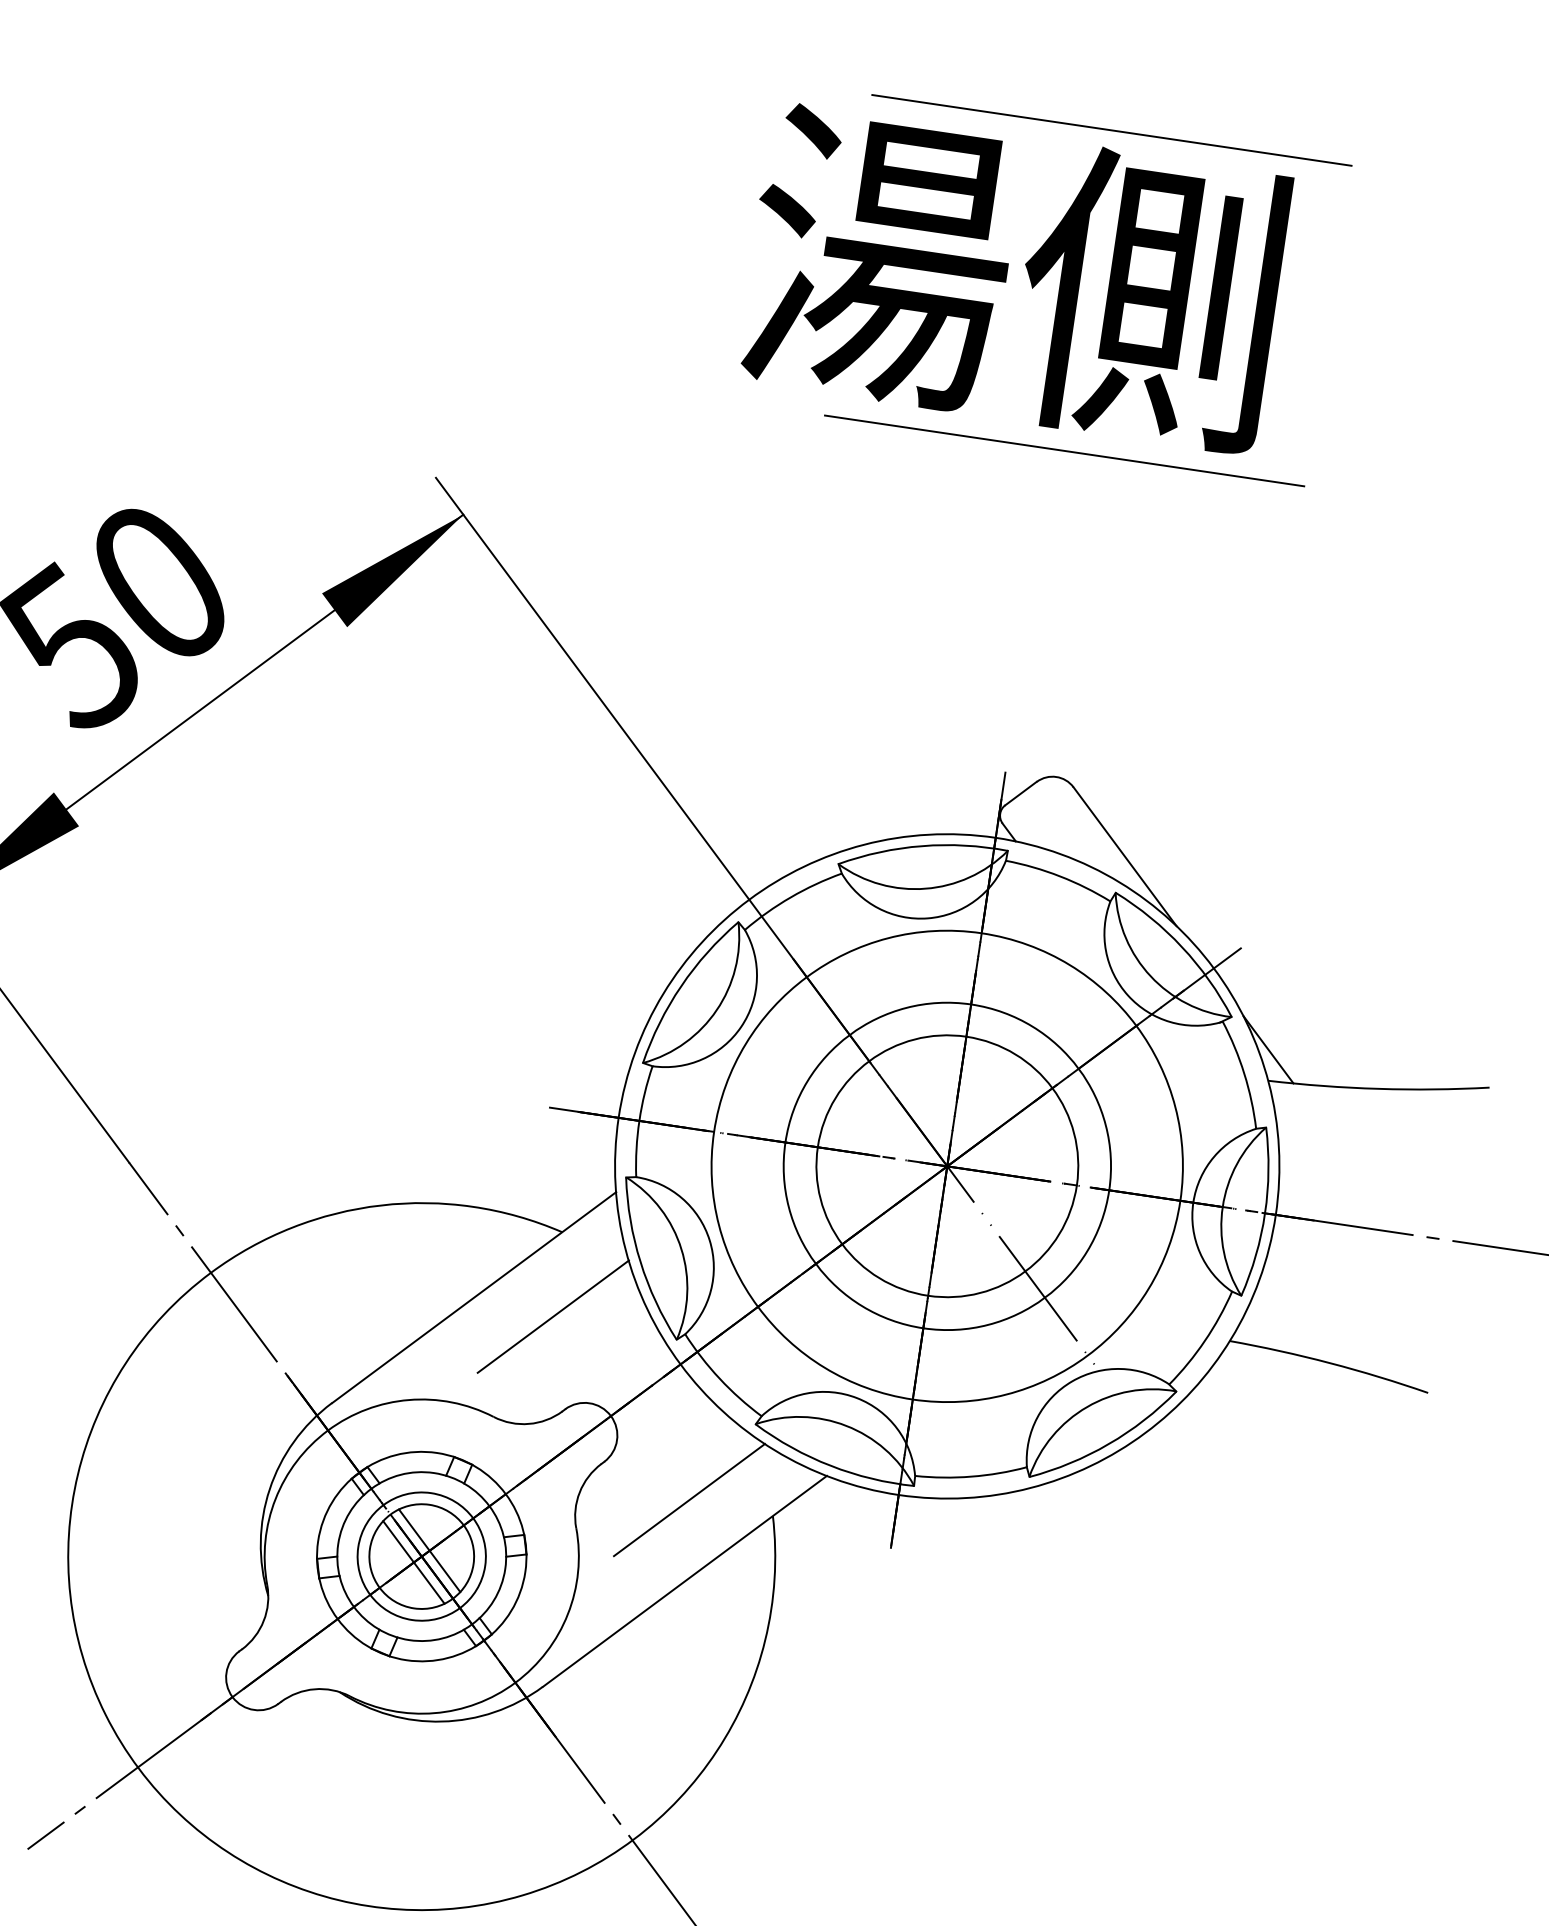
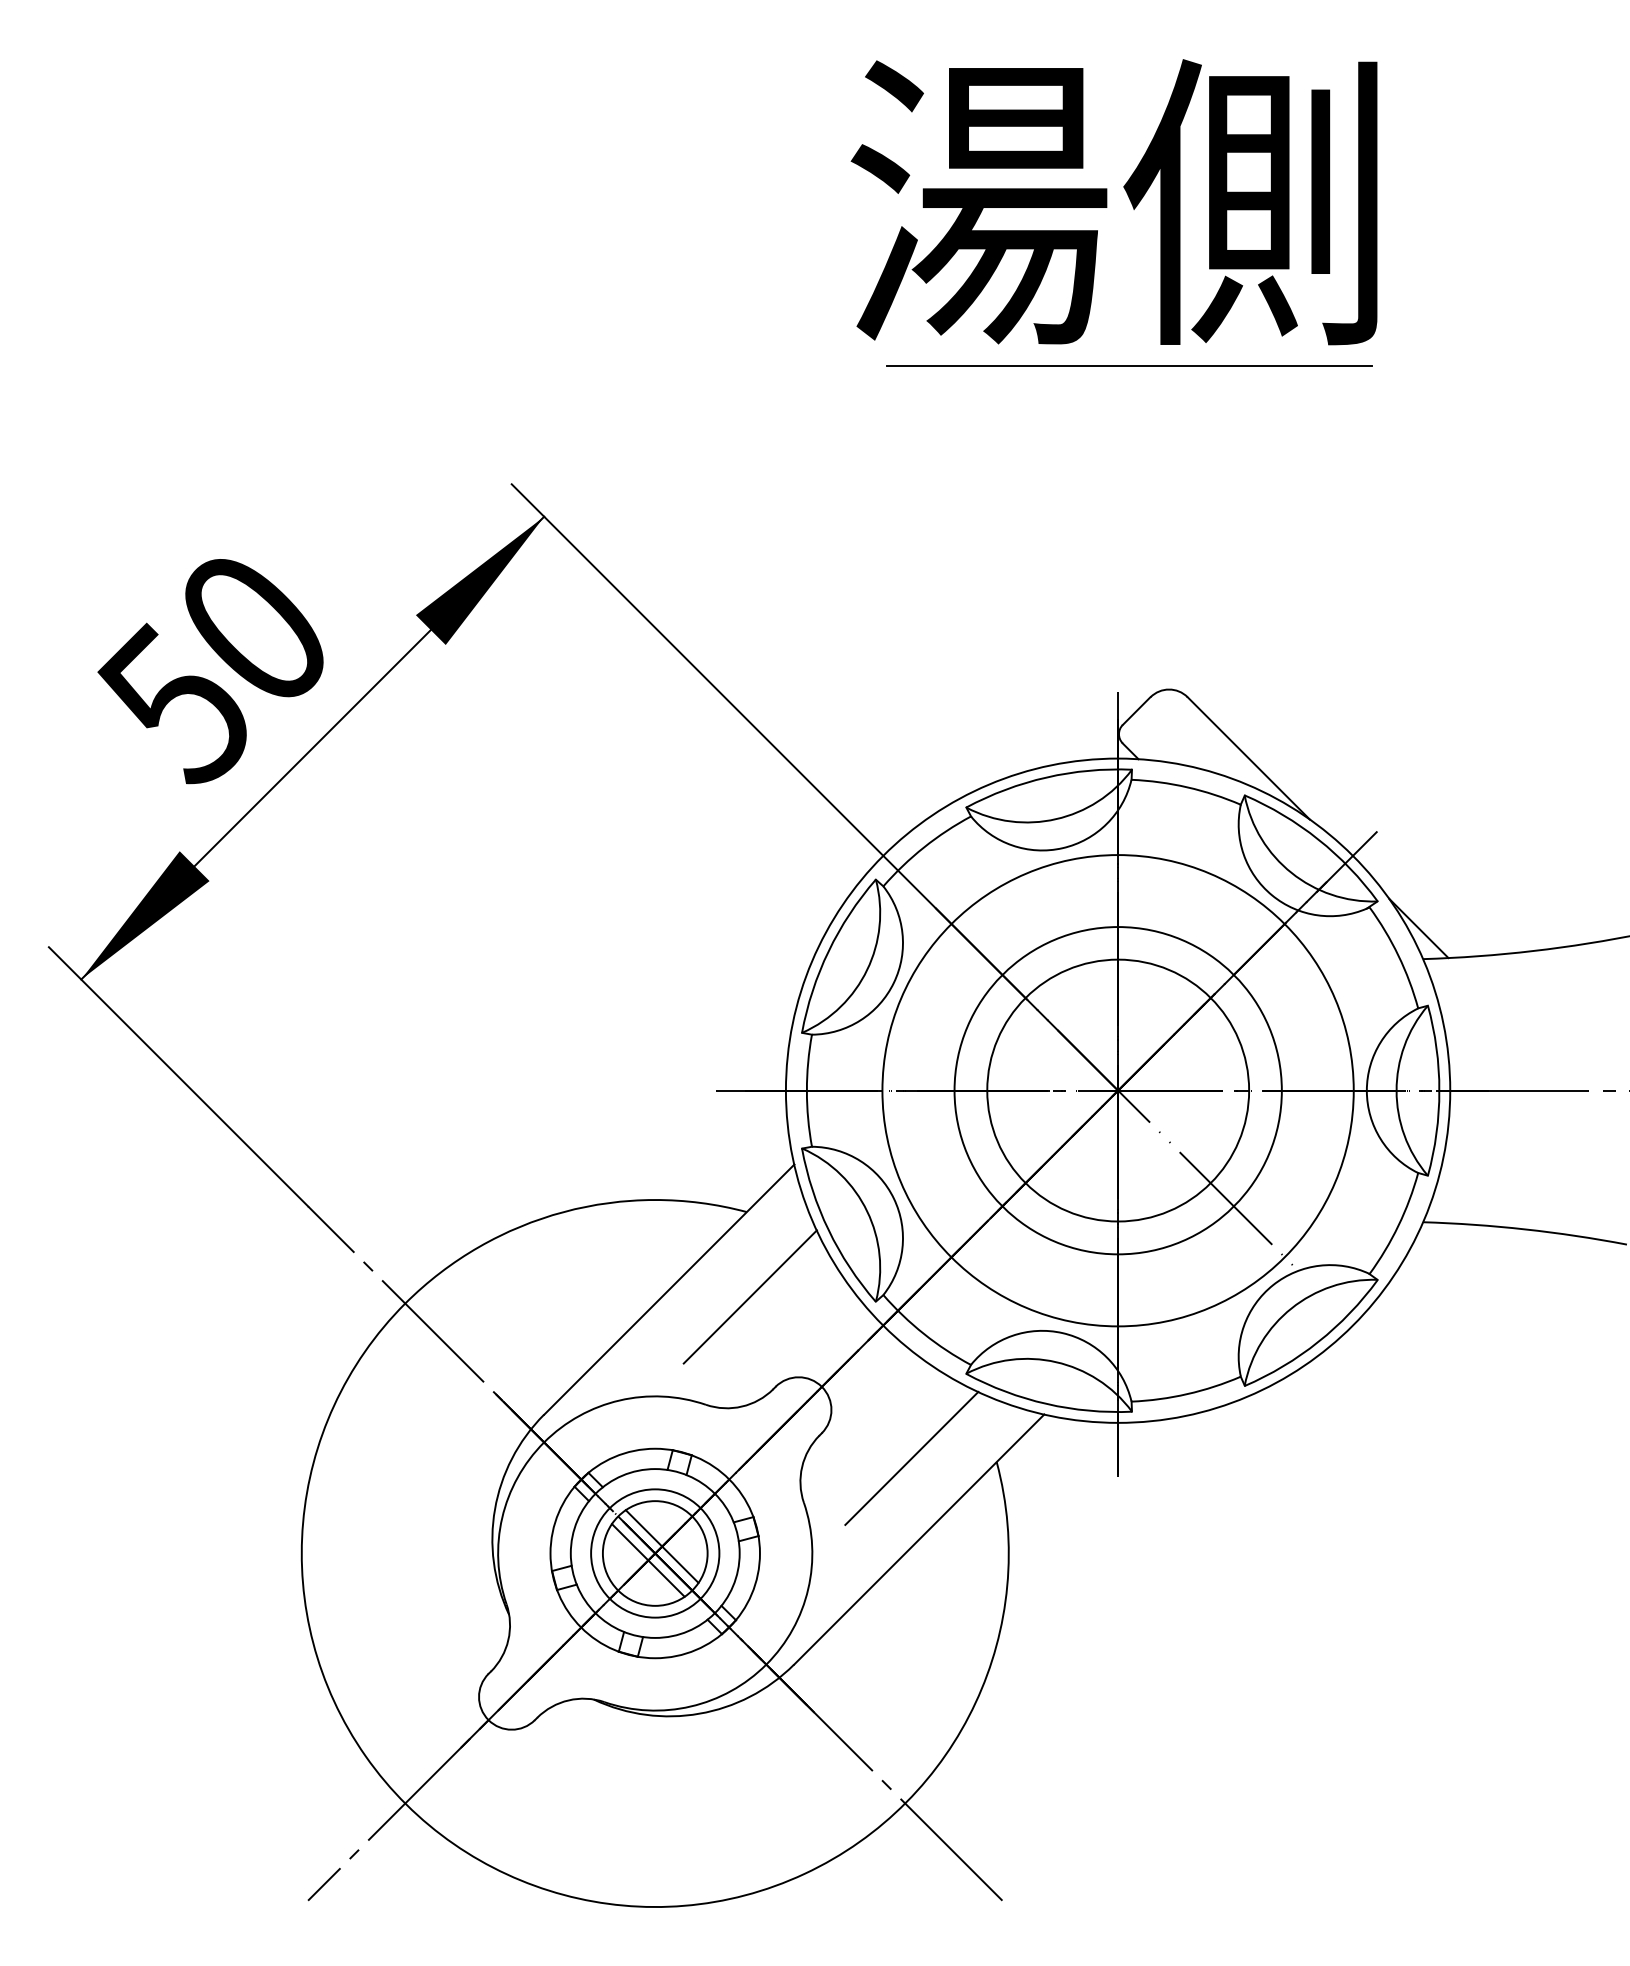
line: (1111, 130) -> (1129, 41), removed
text: (1013, 278) -> (1113, 202), moved

